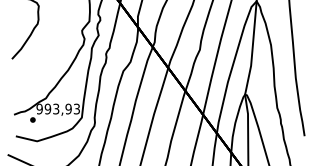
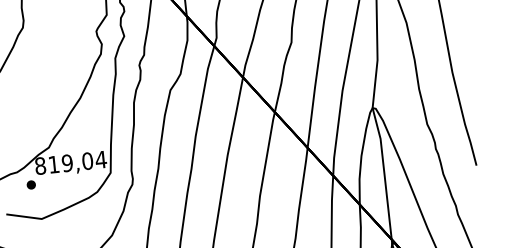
text: (58, 108) -> (71, 161), 993,93 -> 819,04

